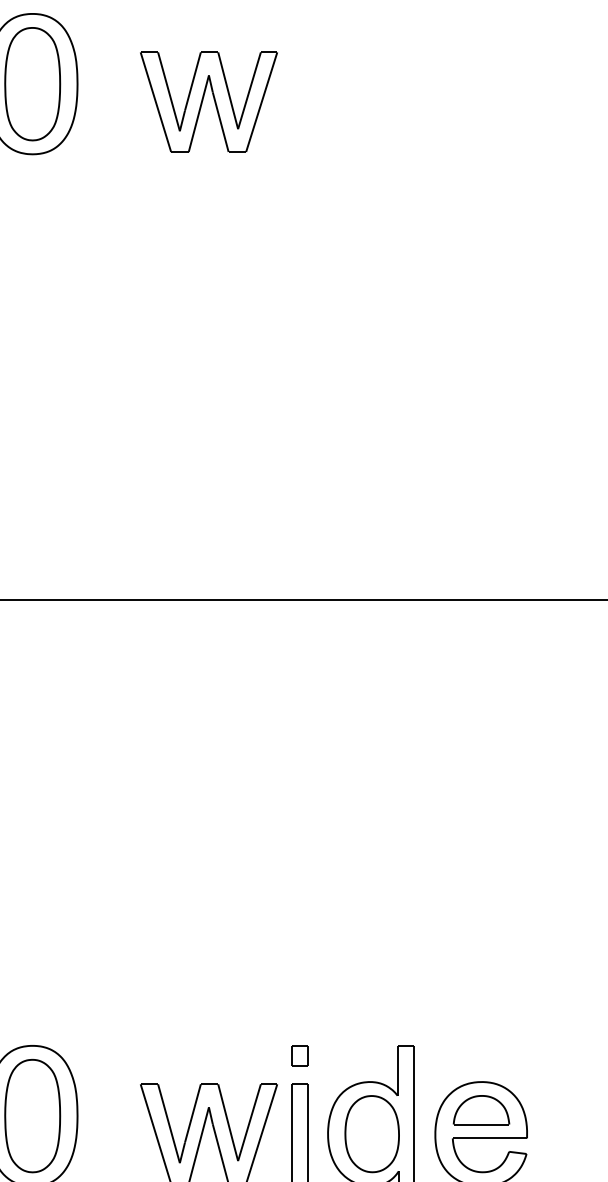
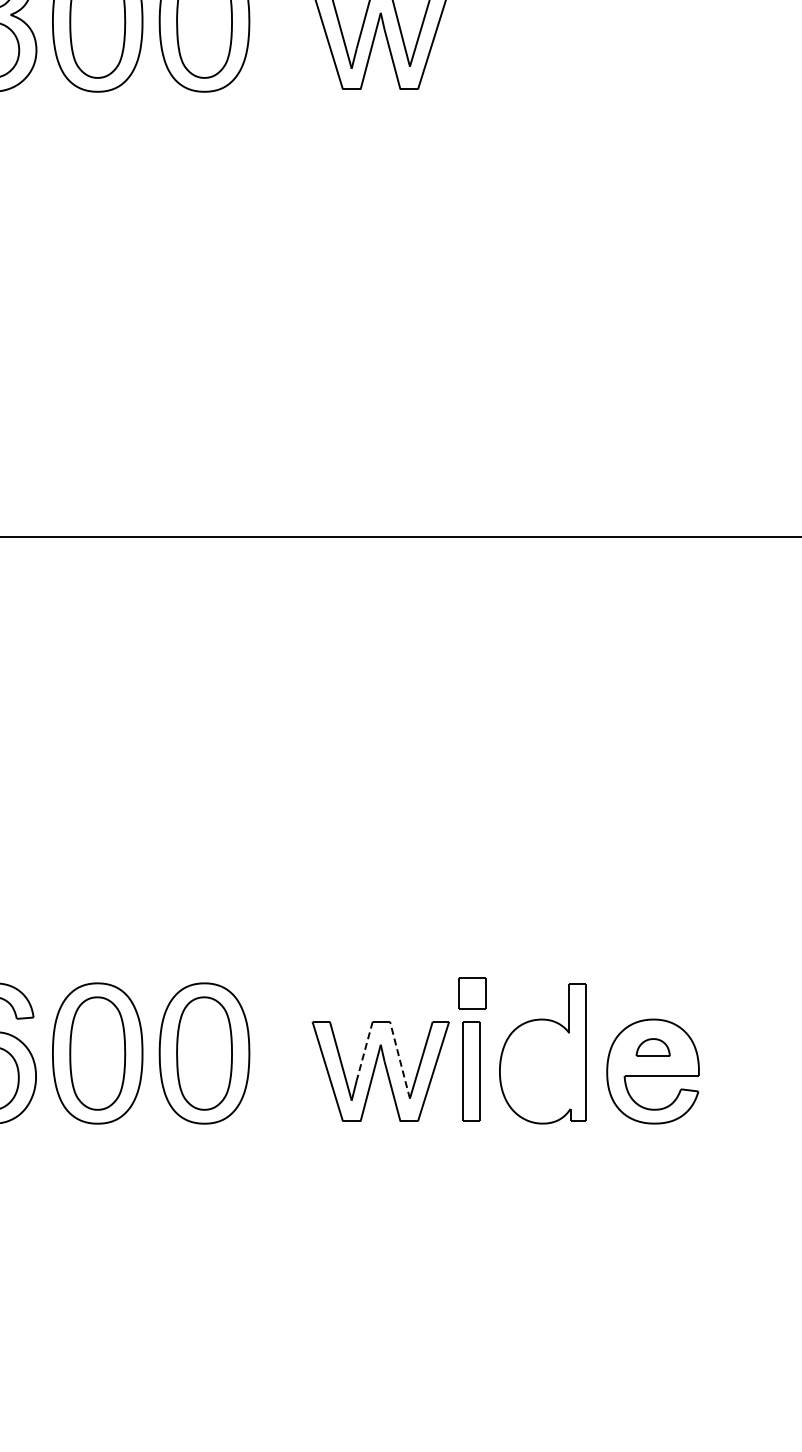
part: (299, 1055) -> (471, 993), size x1.6
part: (480, 1109) -> (652, 1047), size x0.6
line: (192, 1113) -> (364, 1051), solid -> dashed
line: (228, 1122) -> (400, 1060), solid -> dashed
part: (371, 1133) -> (543, 1071), removed

